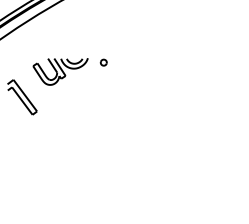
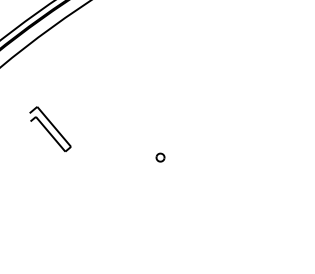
part: (103, 62) -> (160, 157), moved
part: (60, 71) -> (98, 91), removed

